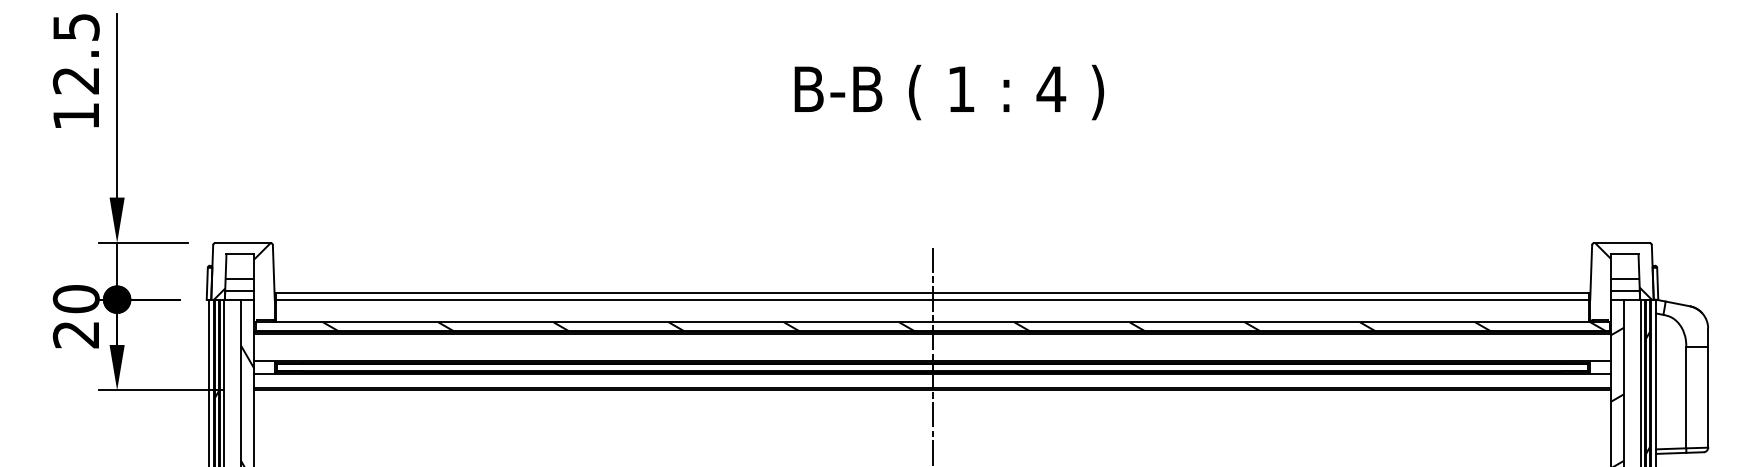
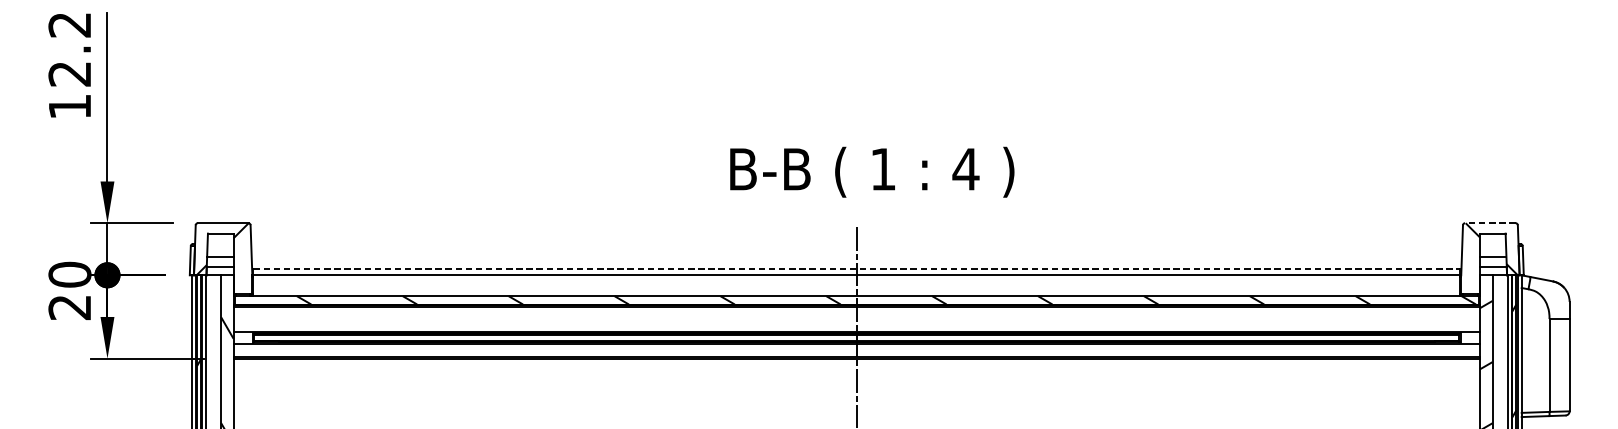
text: (75, 27) -> (69, 25), 12.5 -> 12.2
text: (949, 92) -> (872, 172), moved
line: (1621, 242) -> (1489, 222), solid -> dashed
line: (932, 292) -> (856, 268), solid -> dashed

